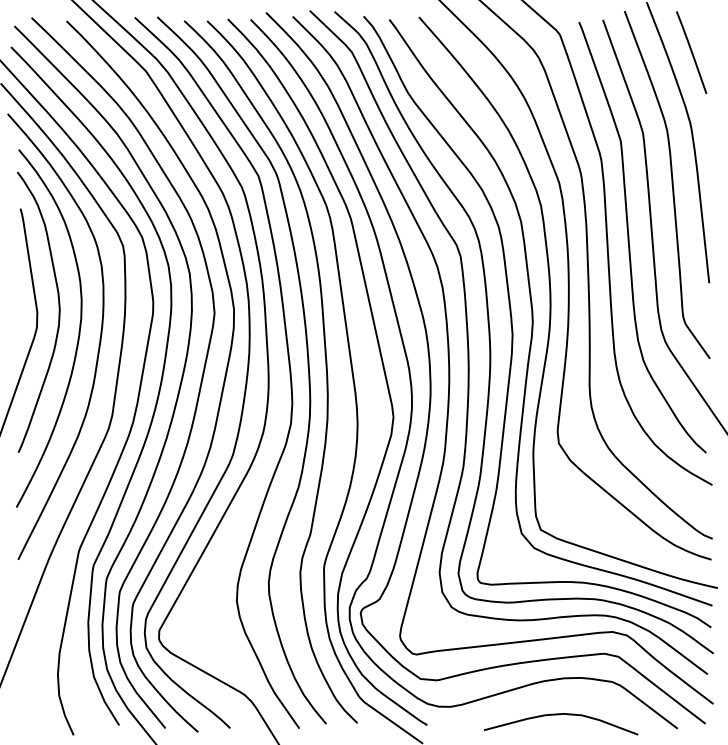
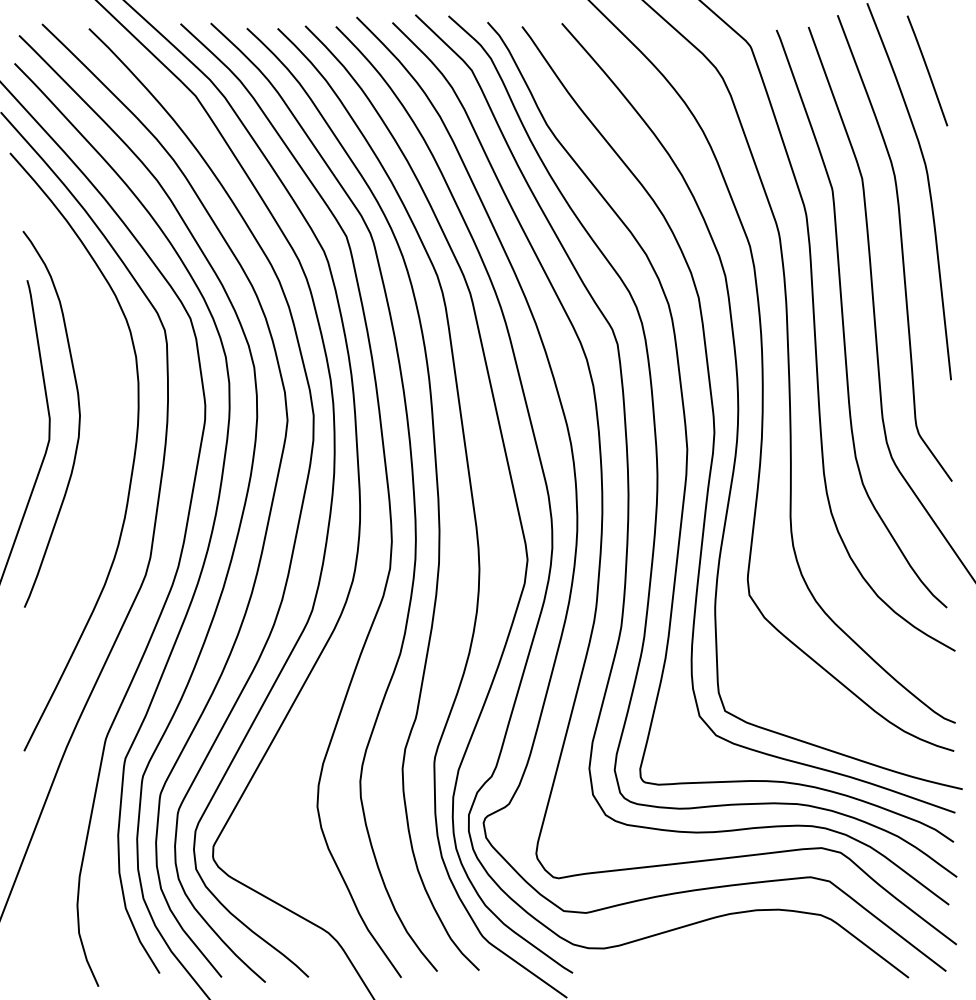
curve: (78, 331) -> (105, 444), removed
curve: (560, 715) -> (751, 959), removed

